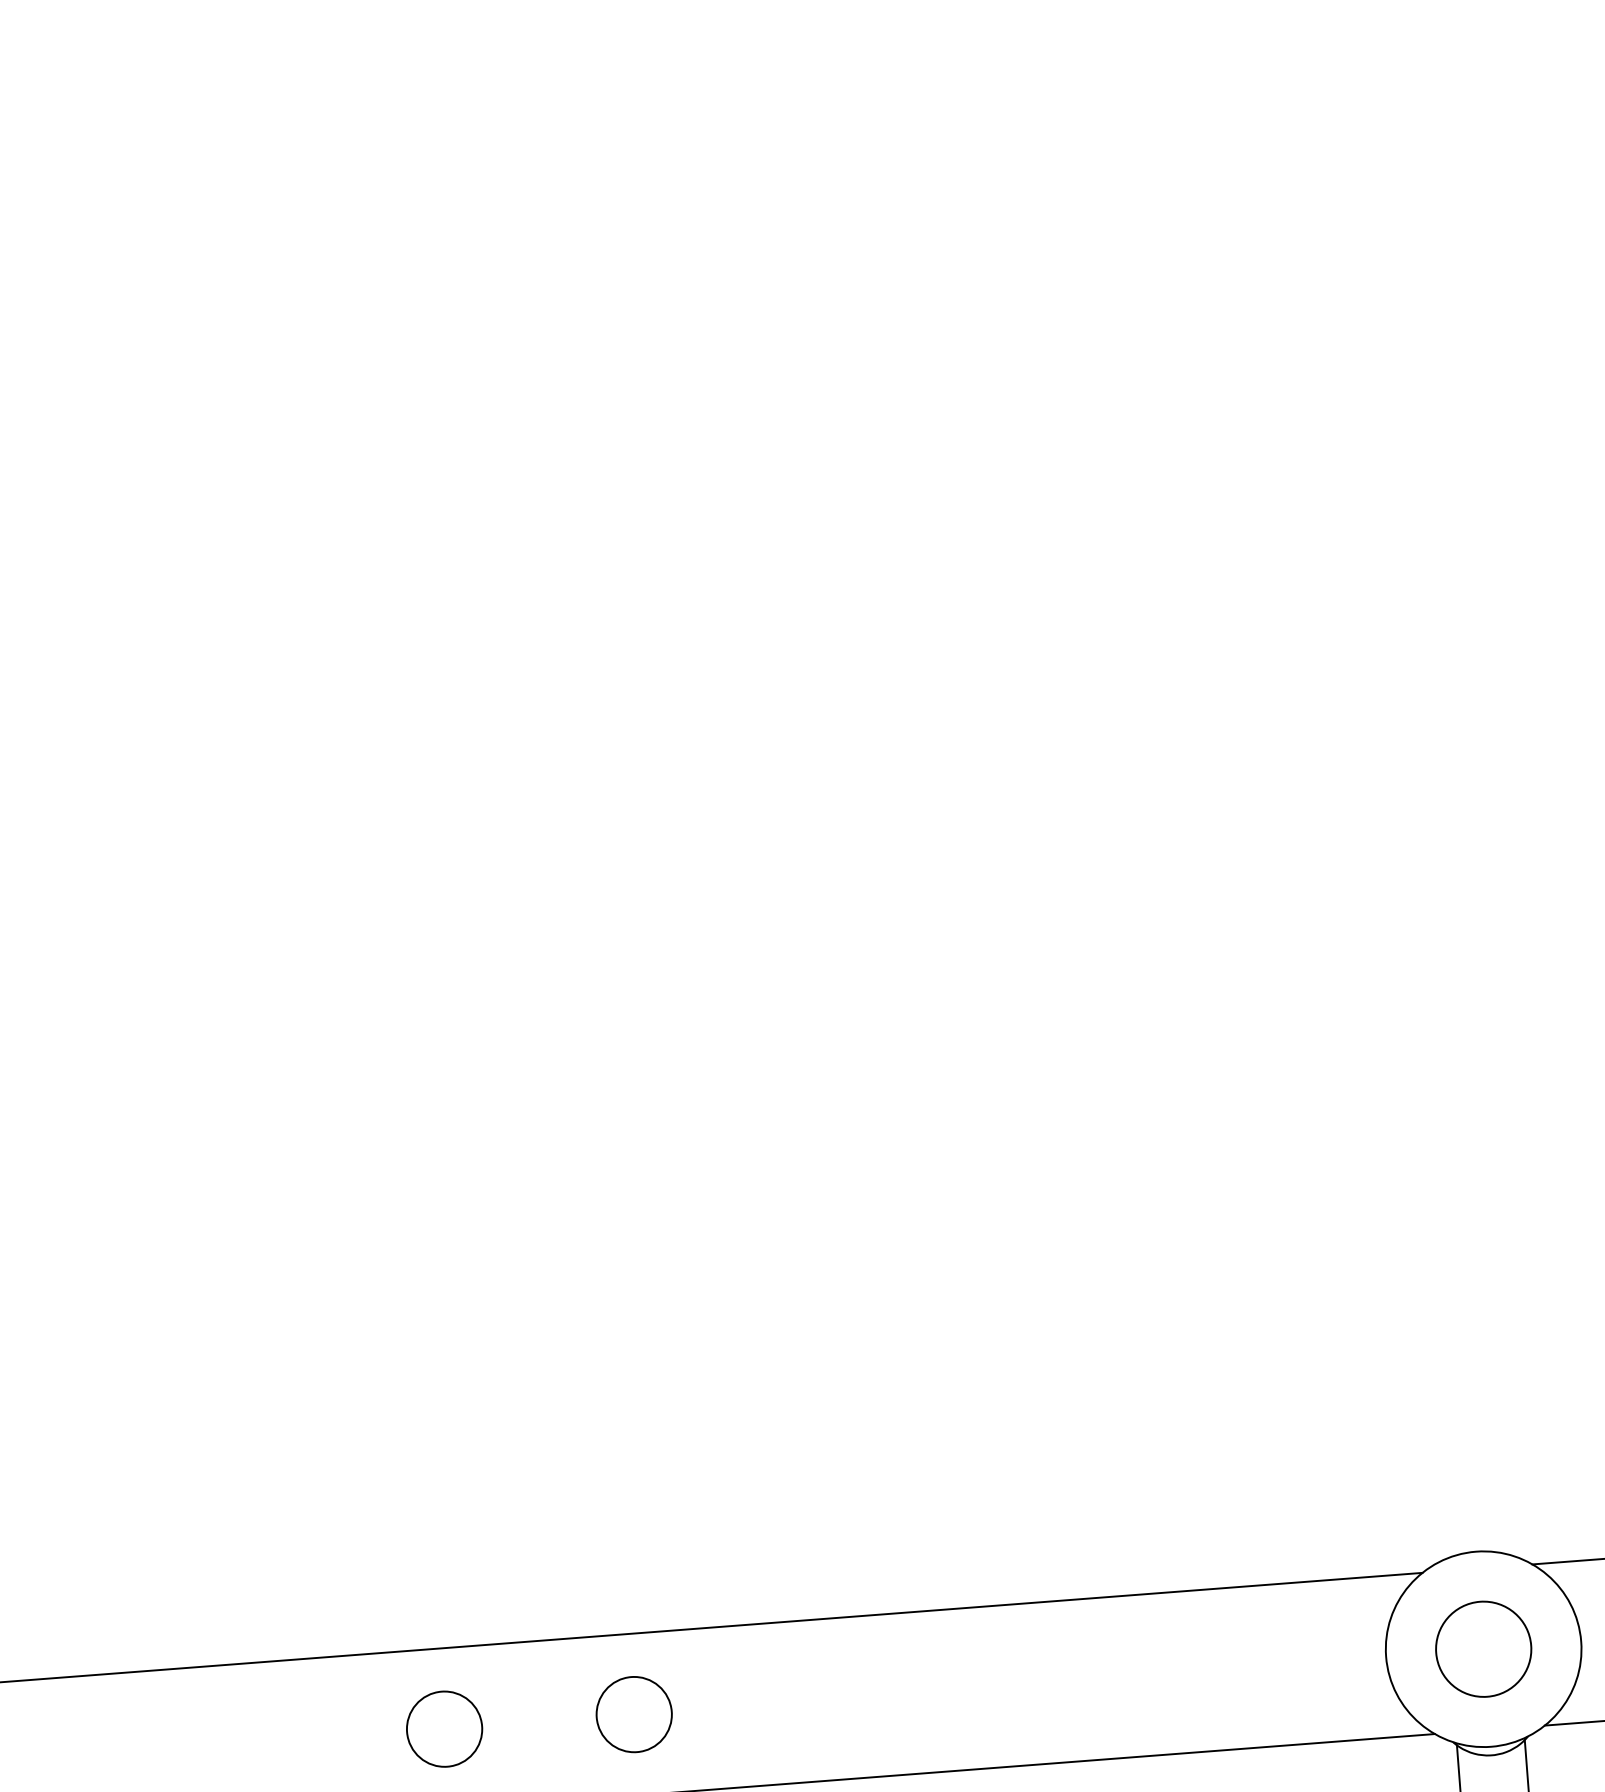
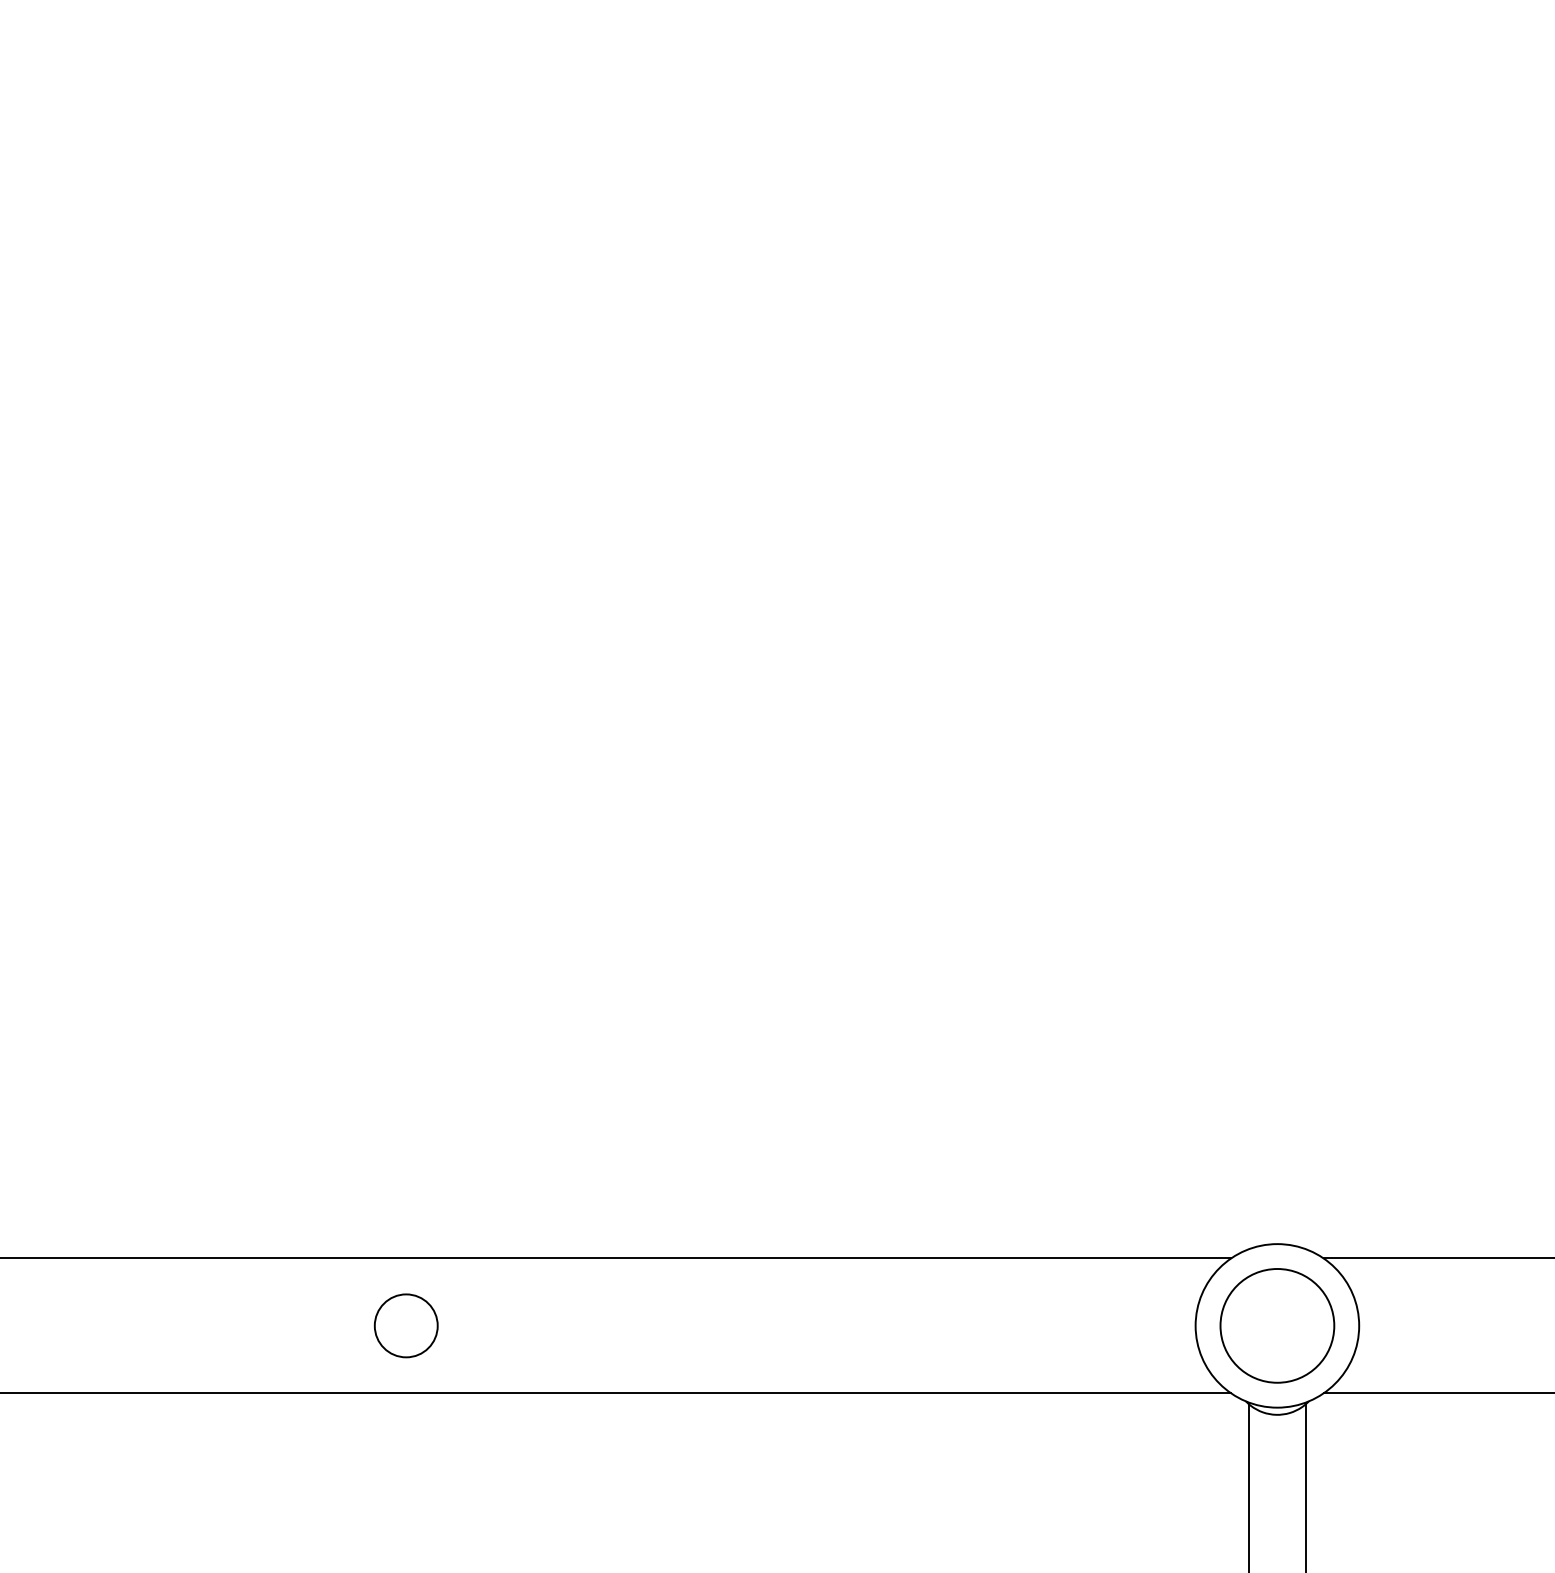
circle: (1483, 1648) -> (1277, 1325), size x1.43
circle: (633, 1714) -> (564, 1325), removed

